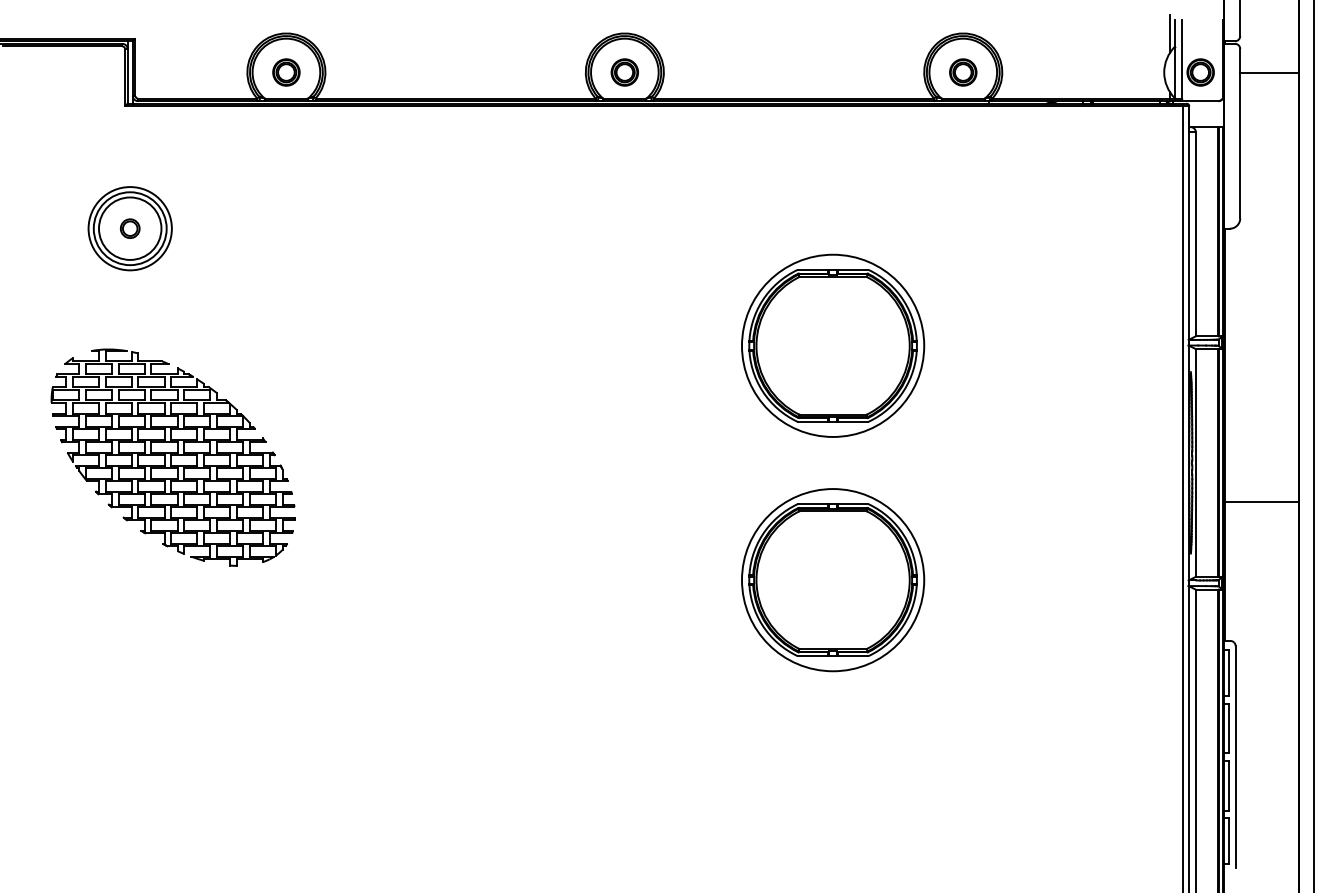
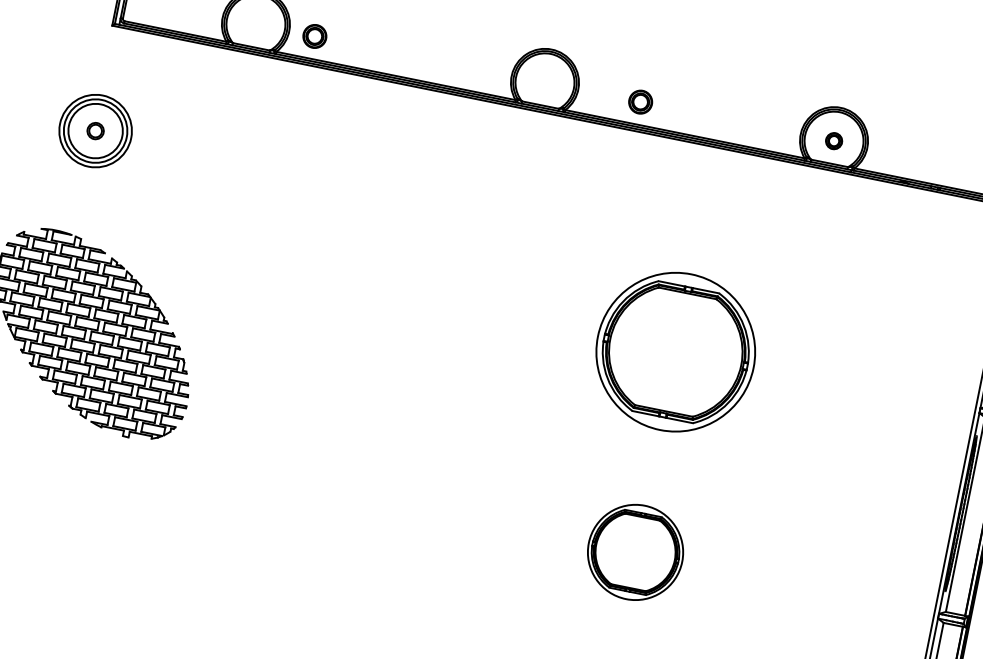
part: (286, 72) -> (314, 36), moved
part: (624, 72) -> (640, 102), moved
part: (963, 72) -> (834, 141), size x0.7
part: (833, 580) -> (635, 552), size x0.6

